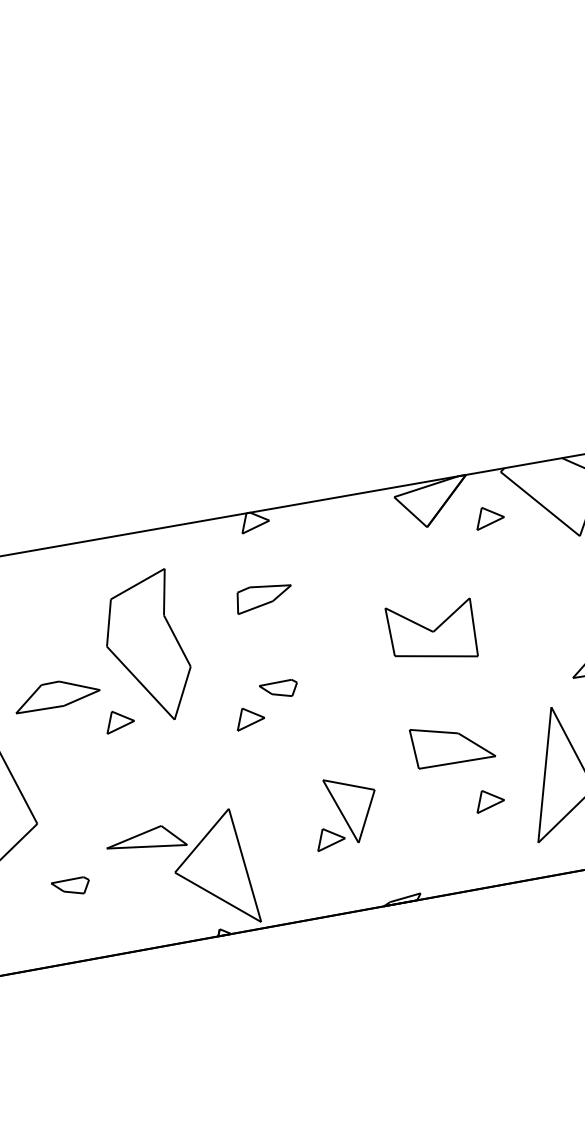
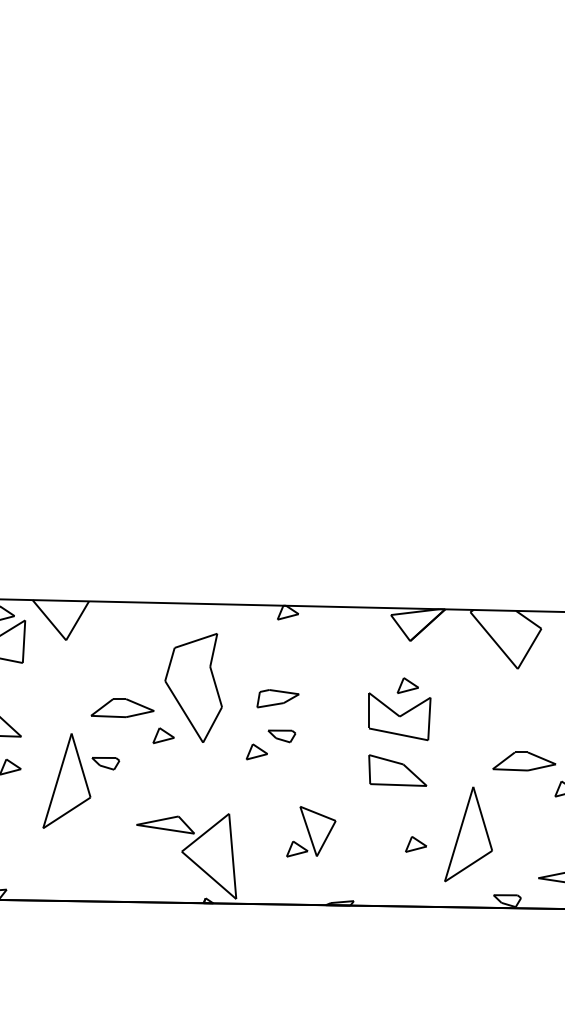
part: (488, 516) -> (407, 685), moved
part: (263, 596) -> (277, 698), moved
part: (452, 743) -> (397, 770), moved
part: (70, 887) -> (105, 763), moved

